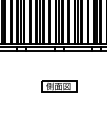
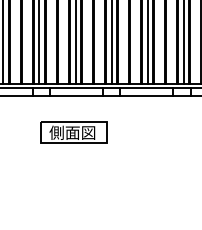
part: (59, 86) -> (74, 132), moved

